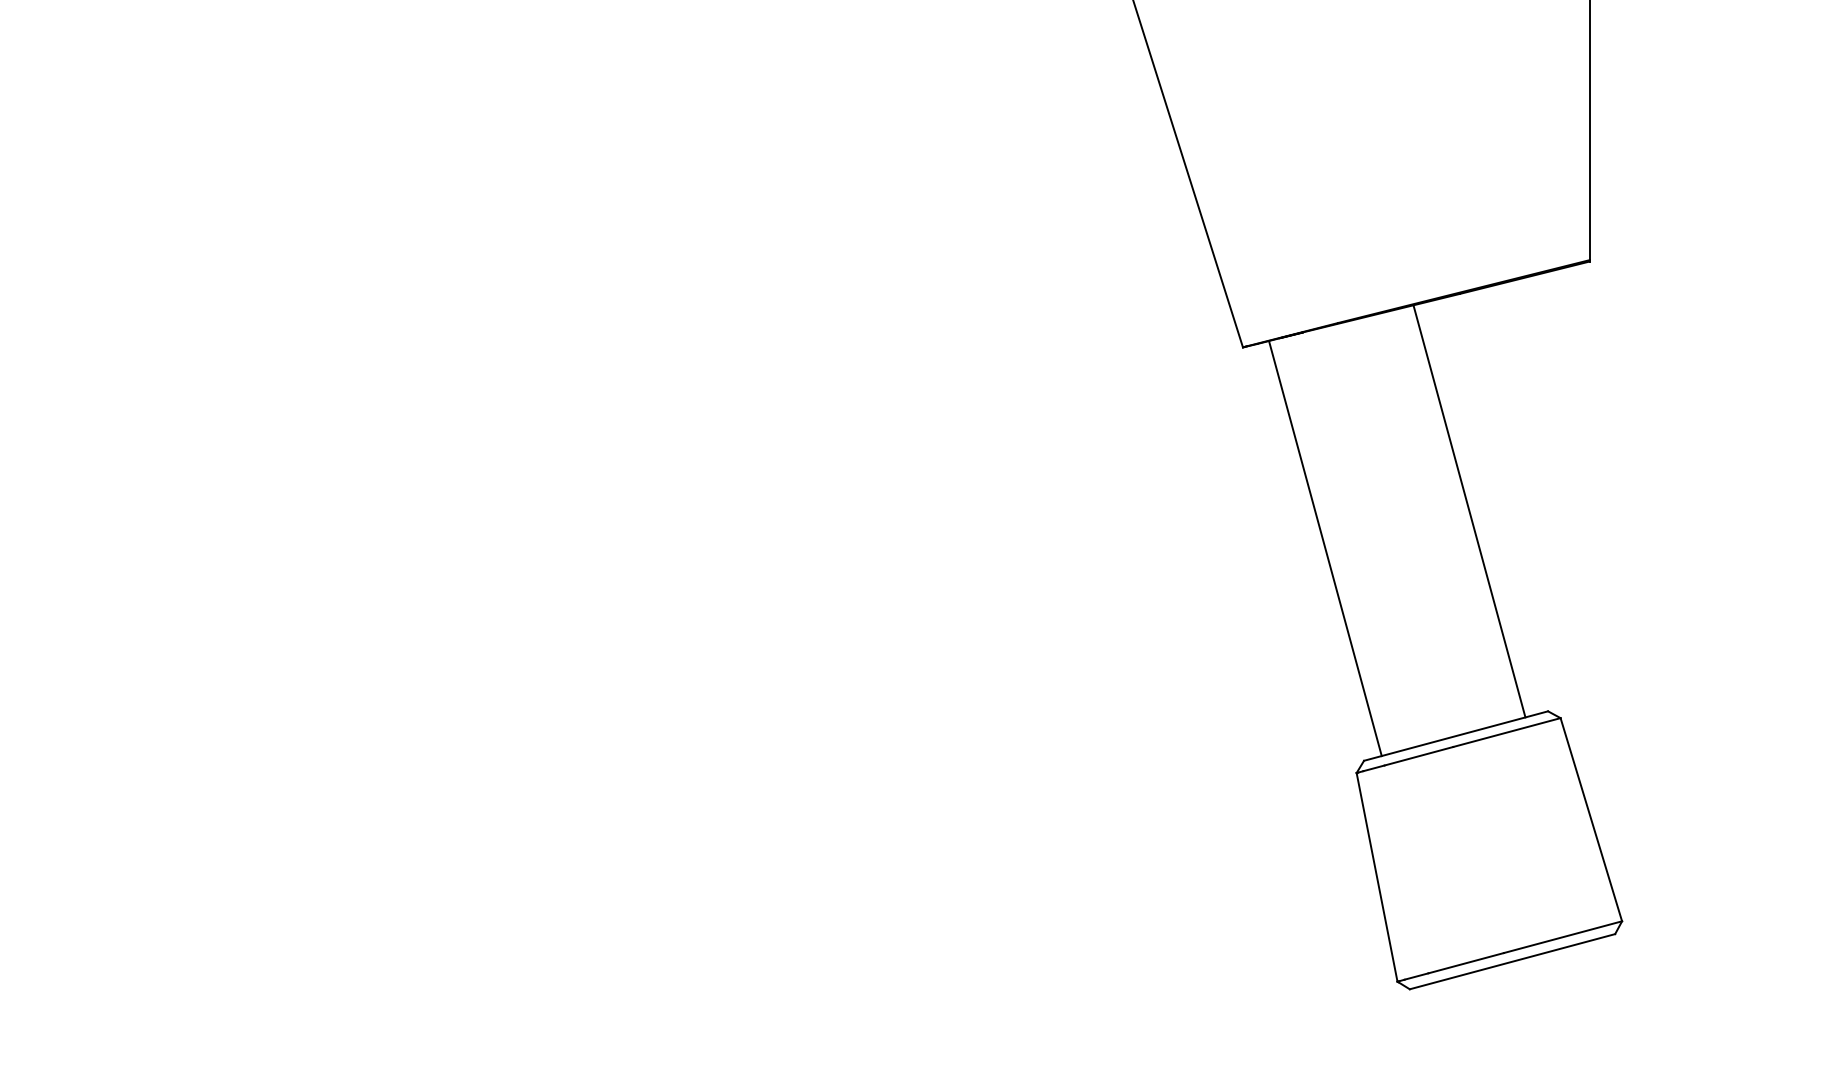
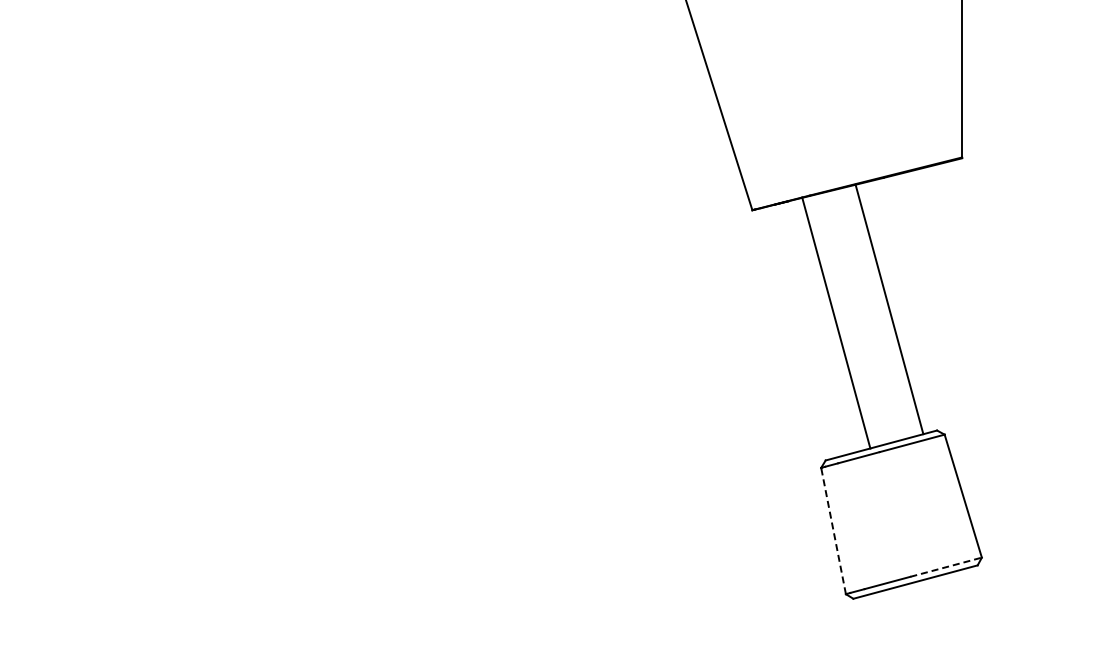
line: (1325, 547) -> (836, 322), moved
line: (1376, 876) -> (833, 530), solid -> dashed
line: (1563, 937) -> (946, 567), solid -> dashed

